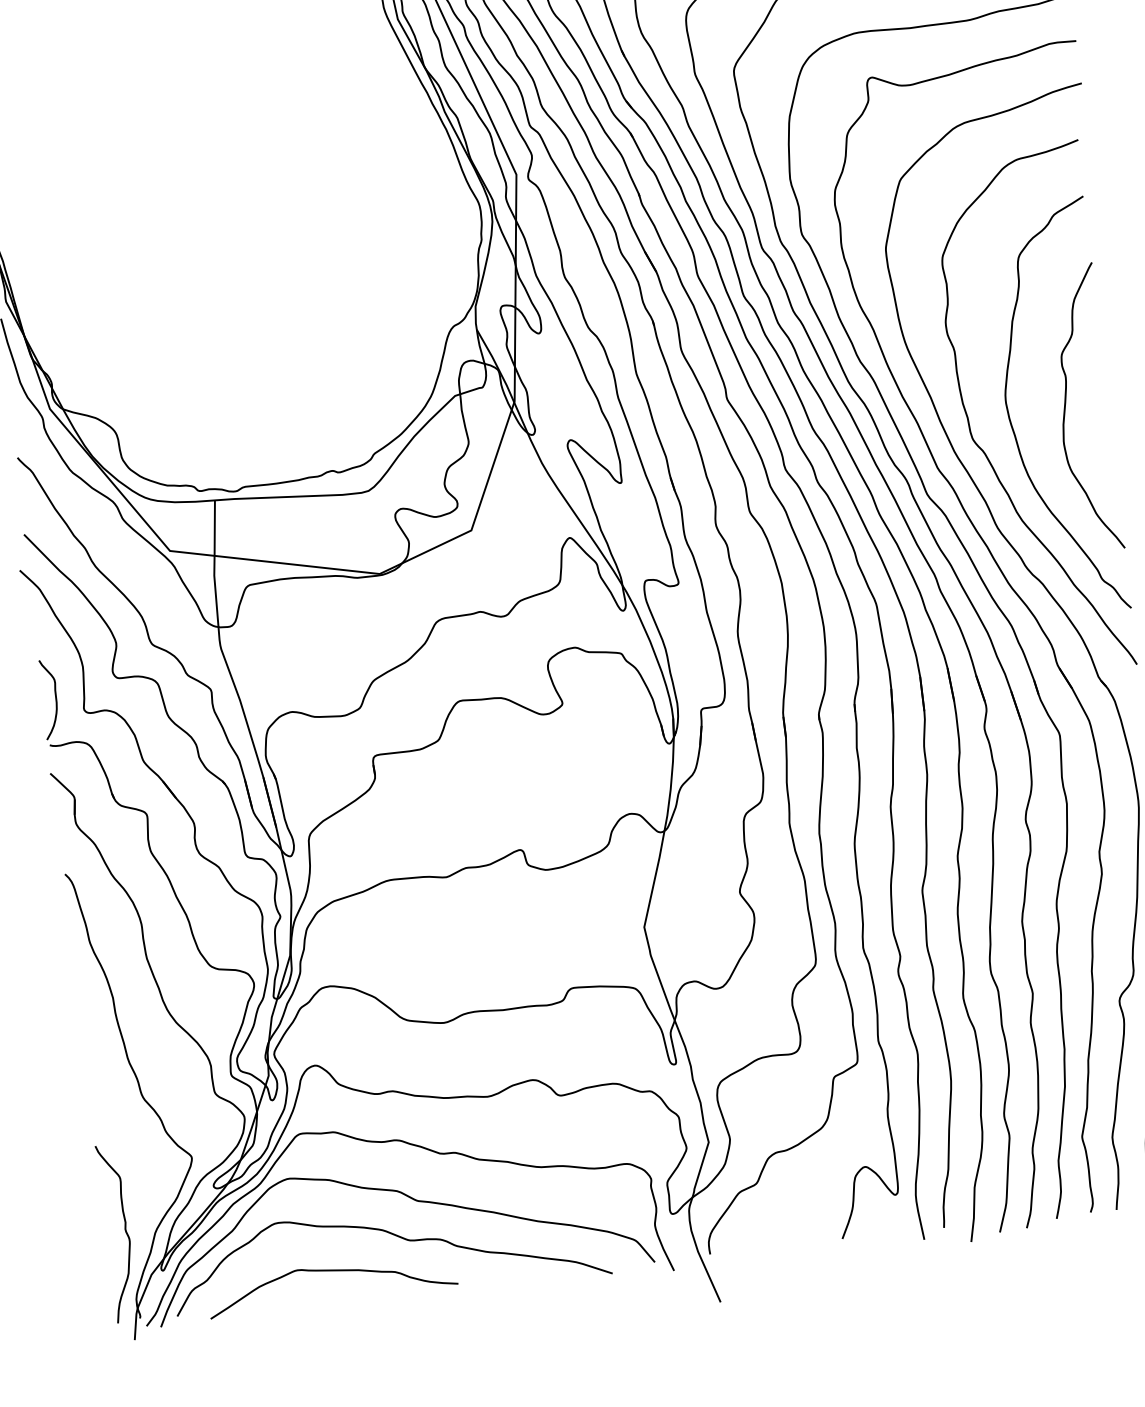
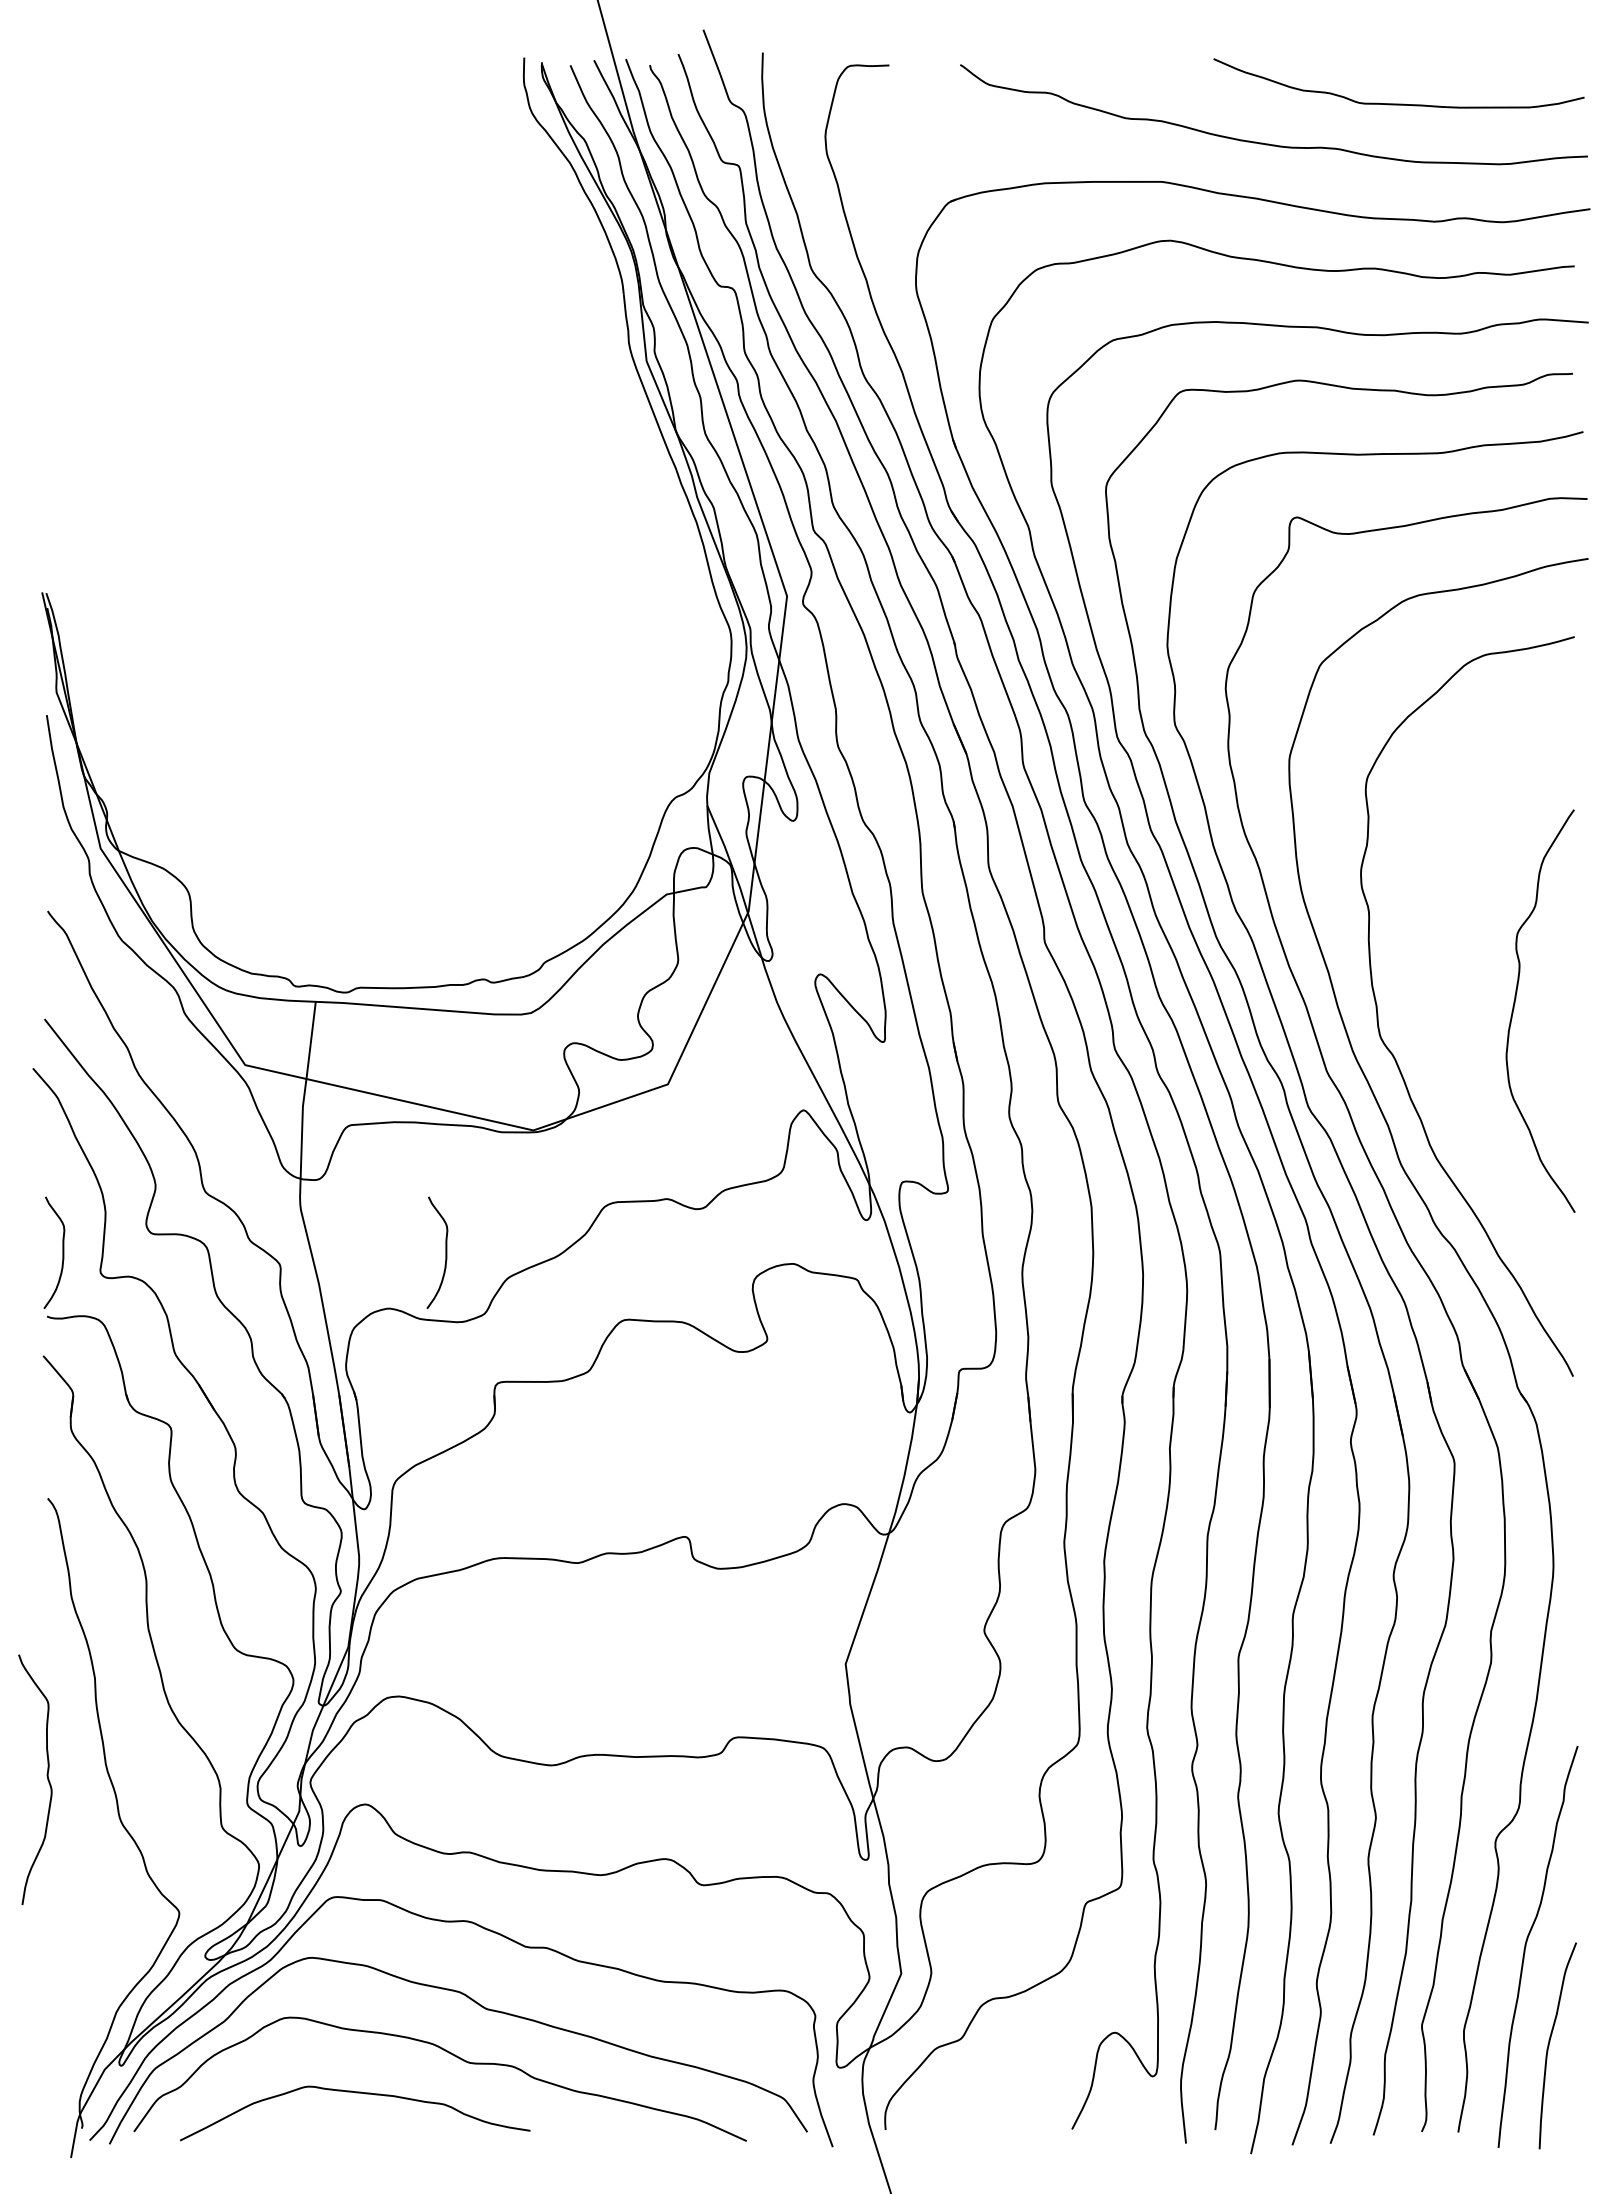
curve: (1011, 420) -> (1436, 1017), removed
curve: (327, 667) -> (445, 1252), added
curve: (124, 1230) -> (46, 1776), moved

